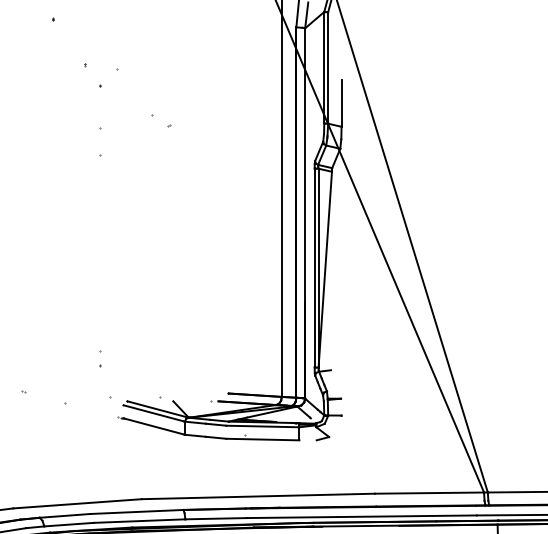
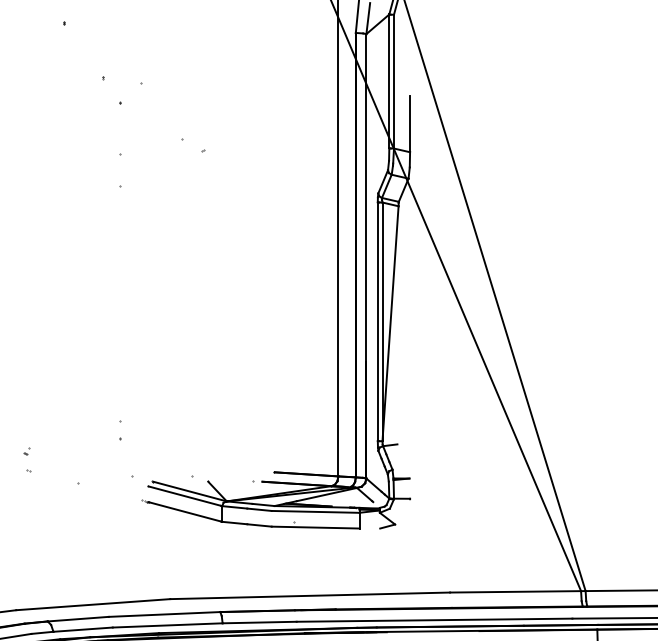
part: (21, 376) -> (25, 451), added

